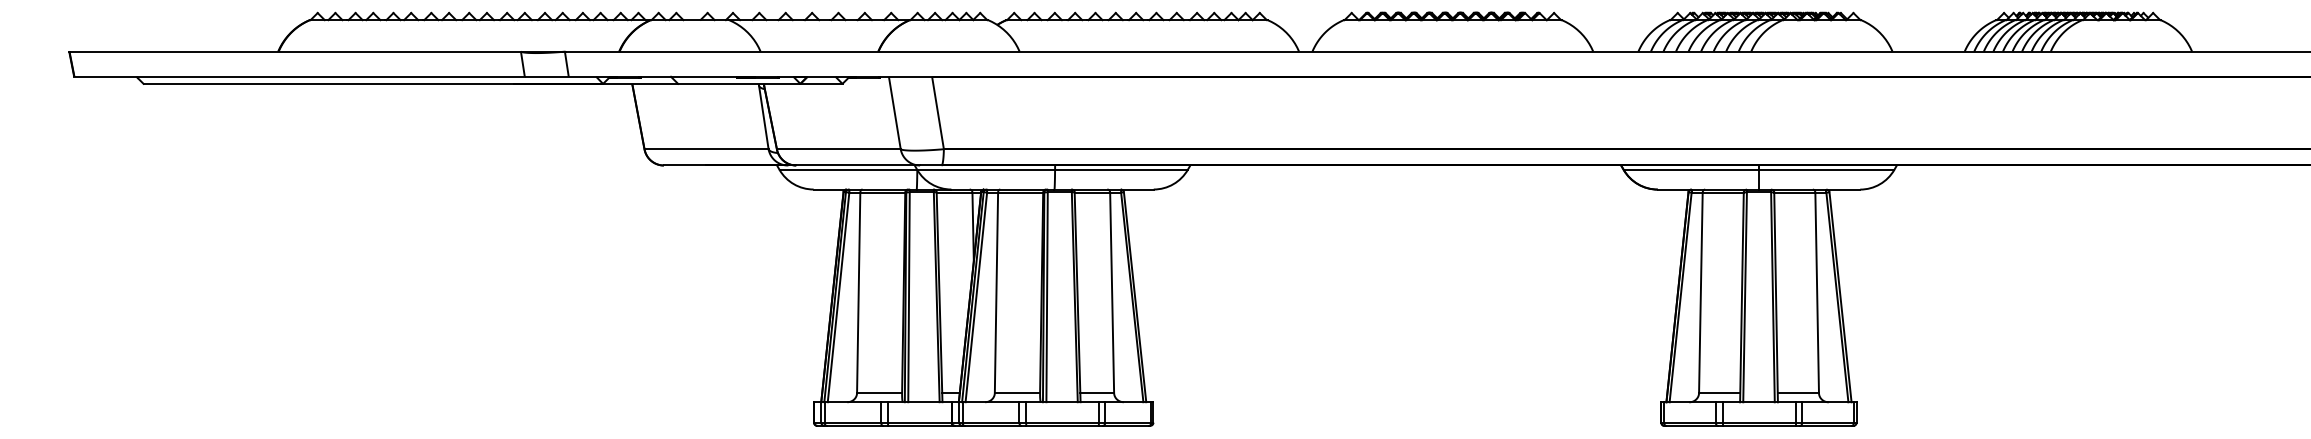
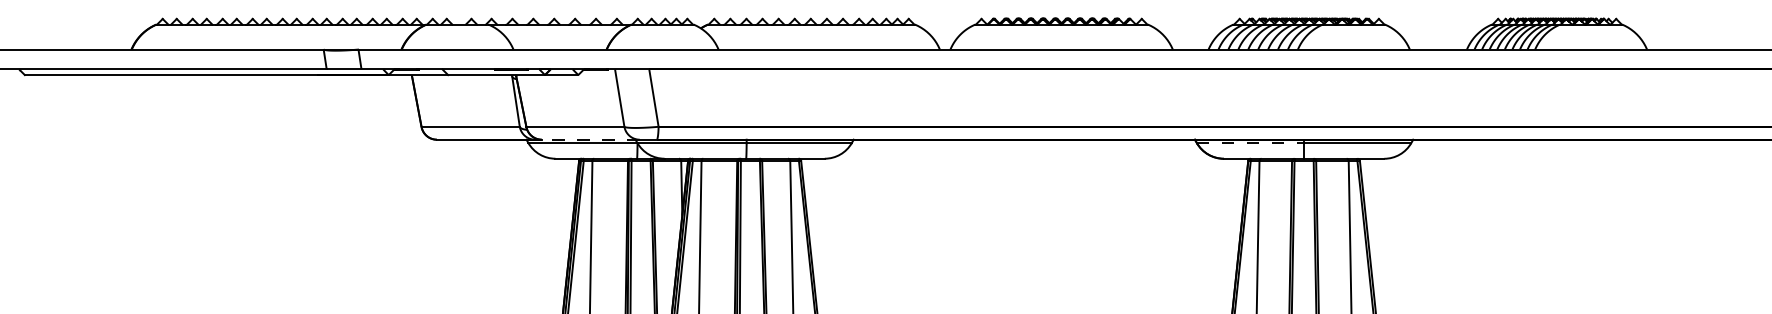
line: (858, 165) -> (590, 139), solid -> dashed
line: (1691, 169) -> (1250, 142), solid -> dashed

